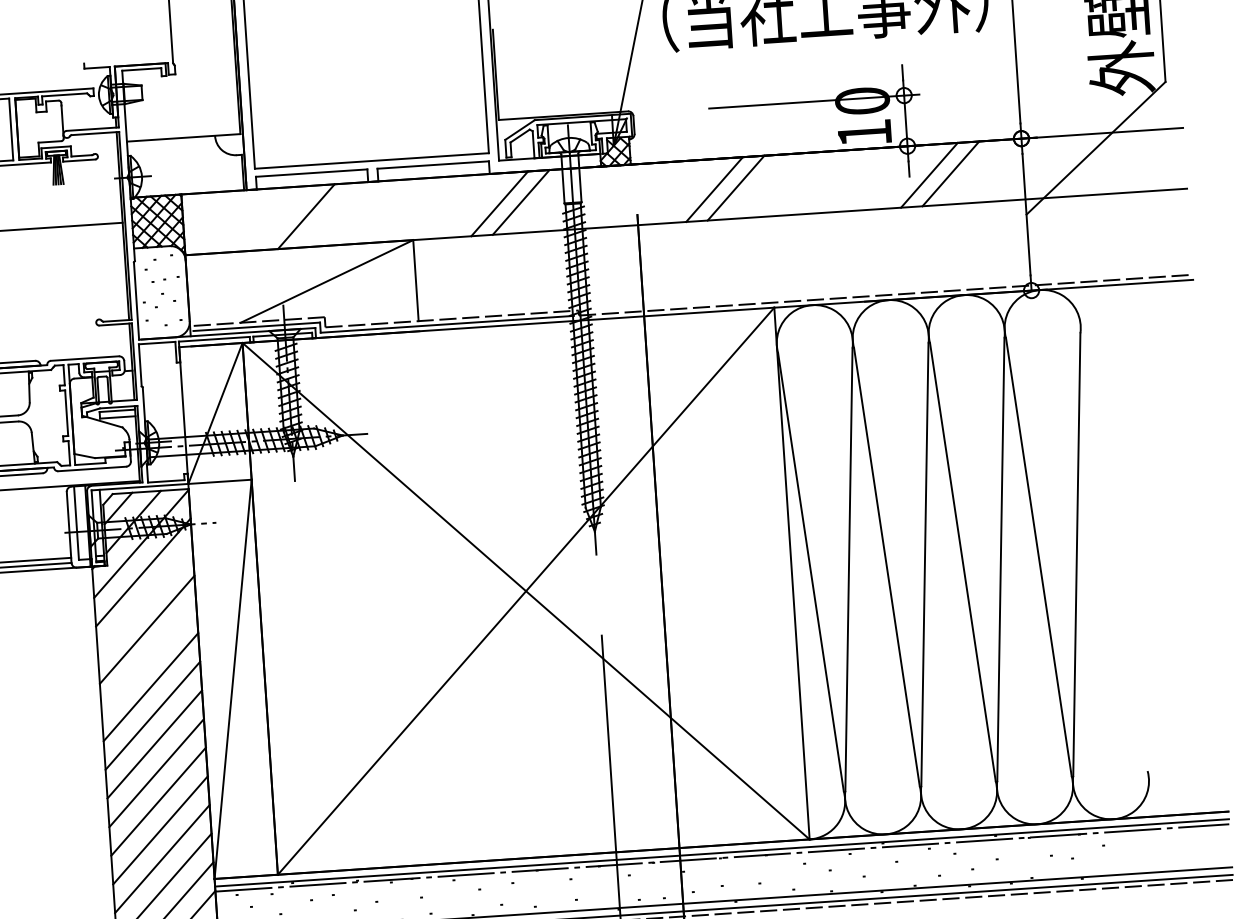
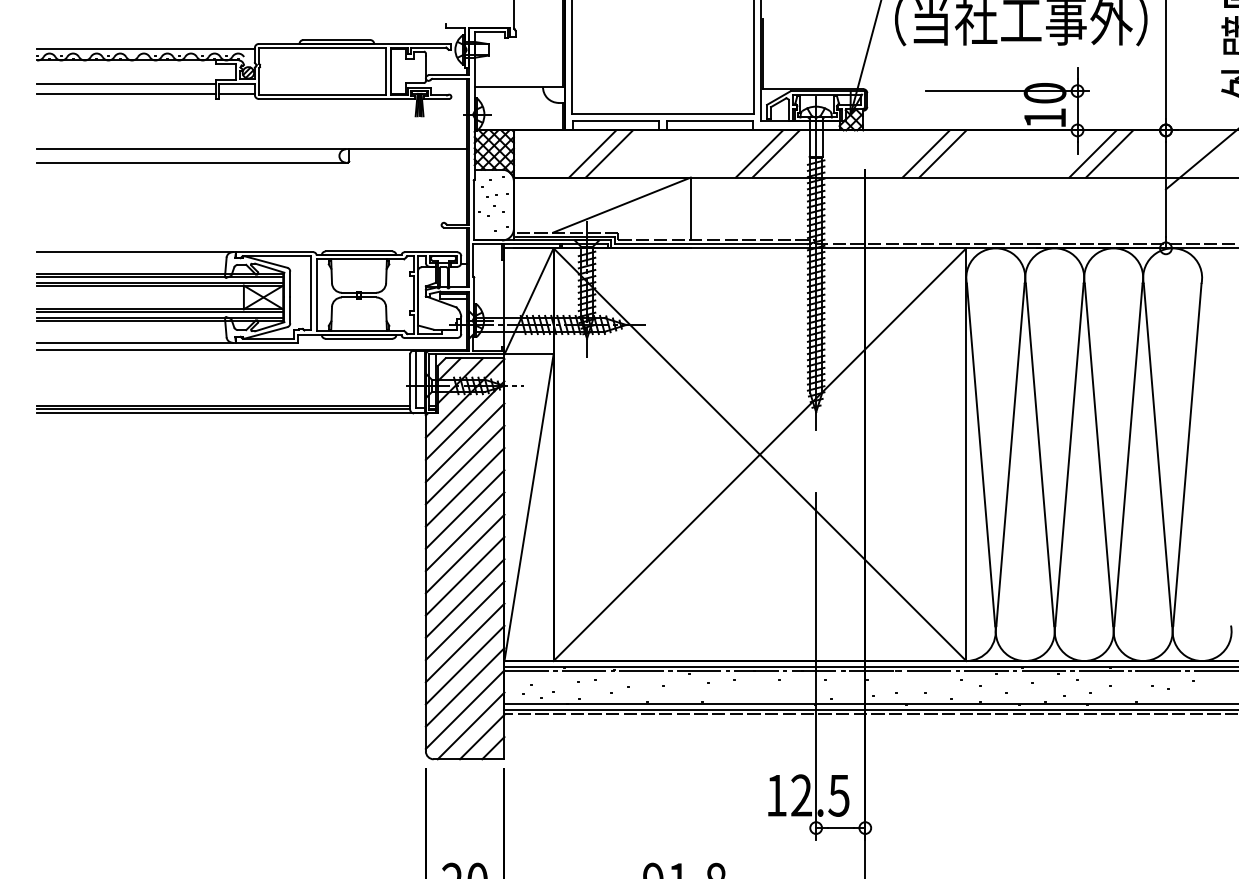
line: (284, 217) -> (592, 153), added
line: (144, 600) -> (464, 442), added
line: (148, 658) -> (464, 487), added

